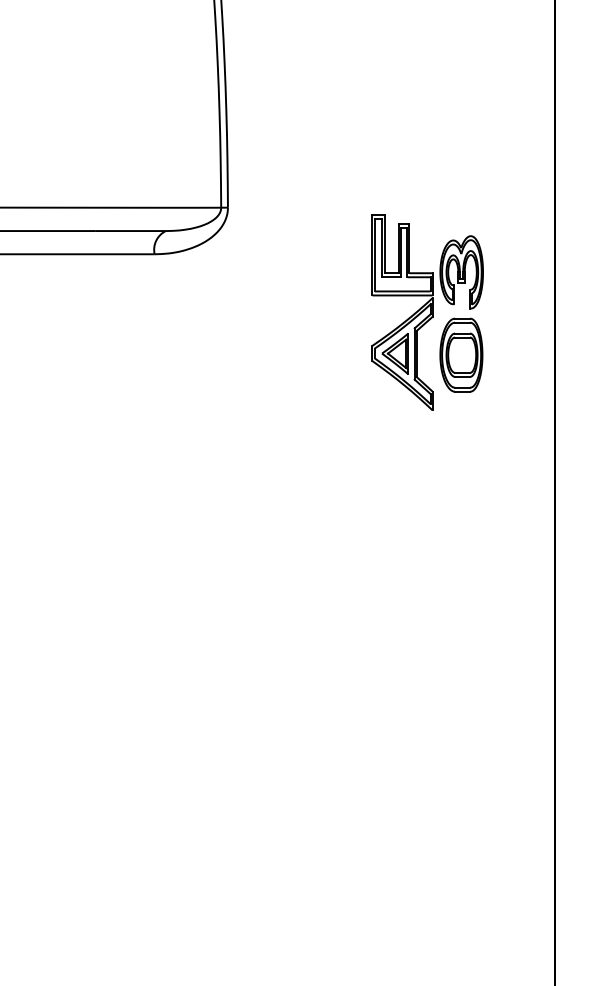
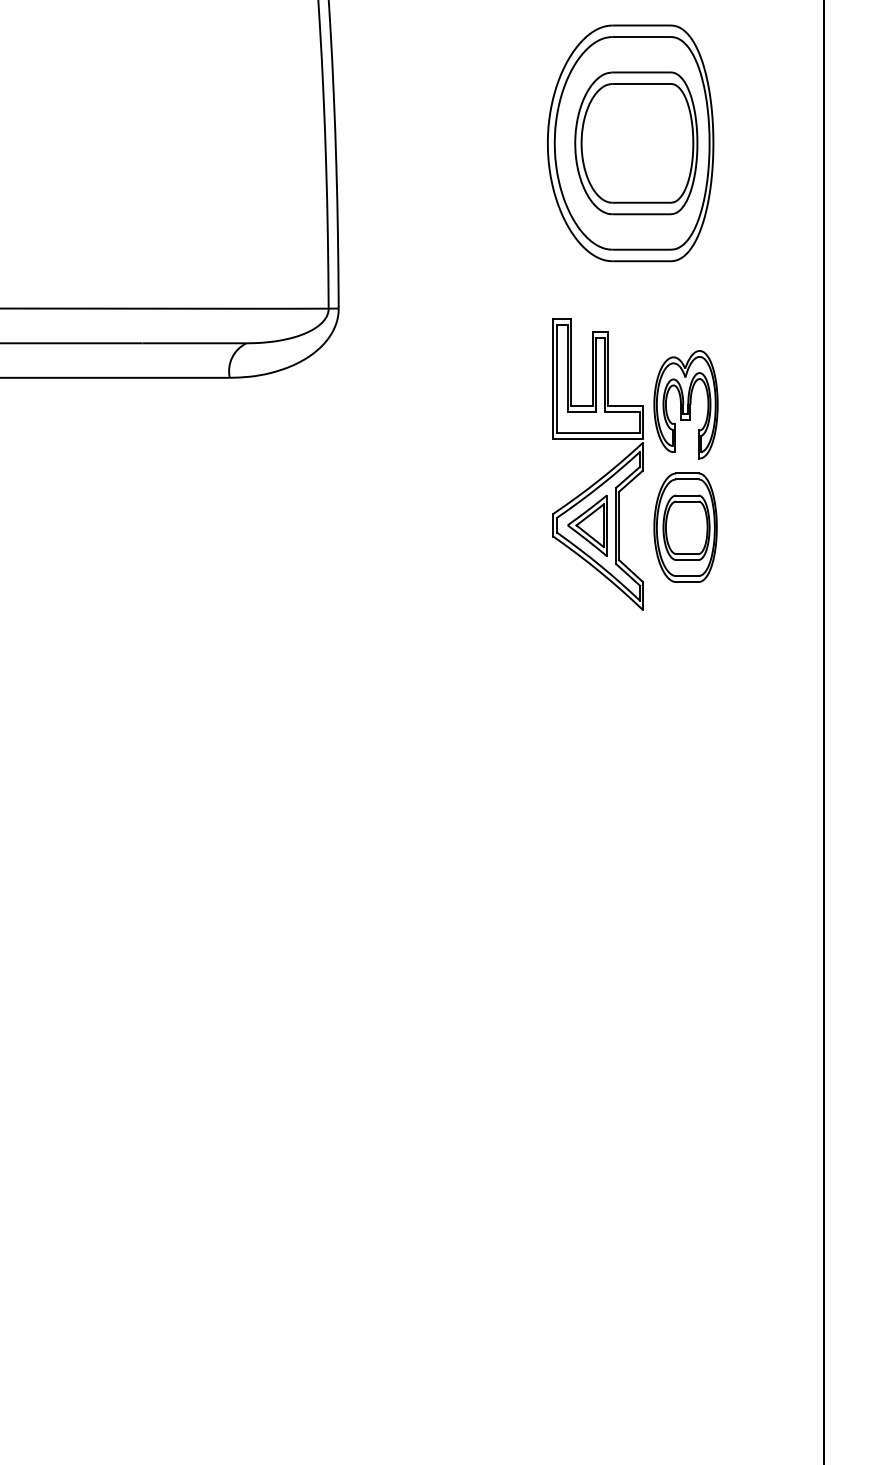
part: (424, 96) -> (630, 143), added

